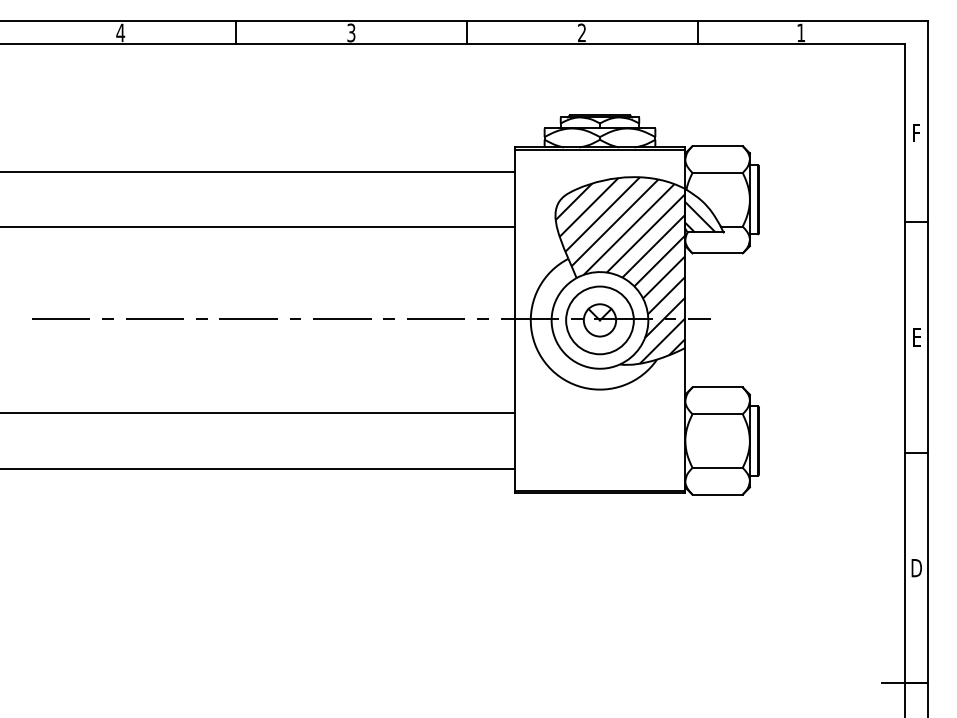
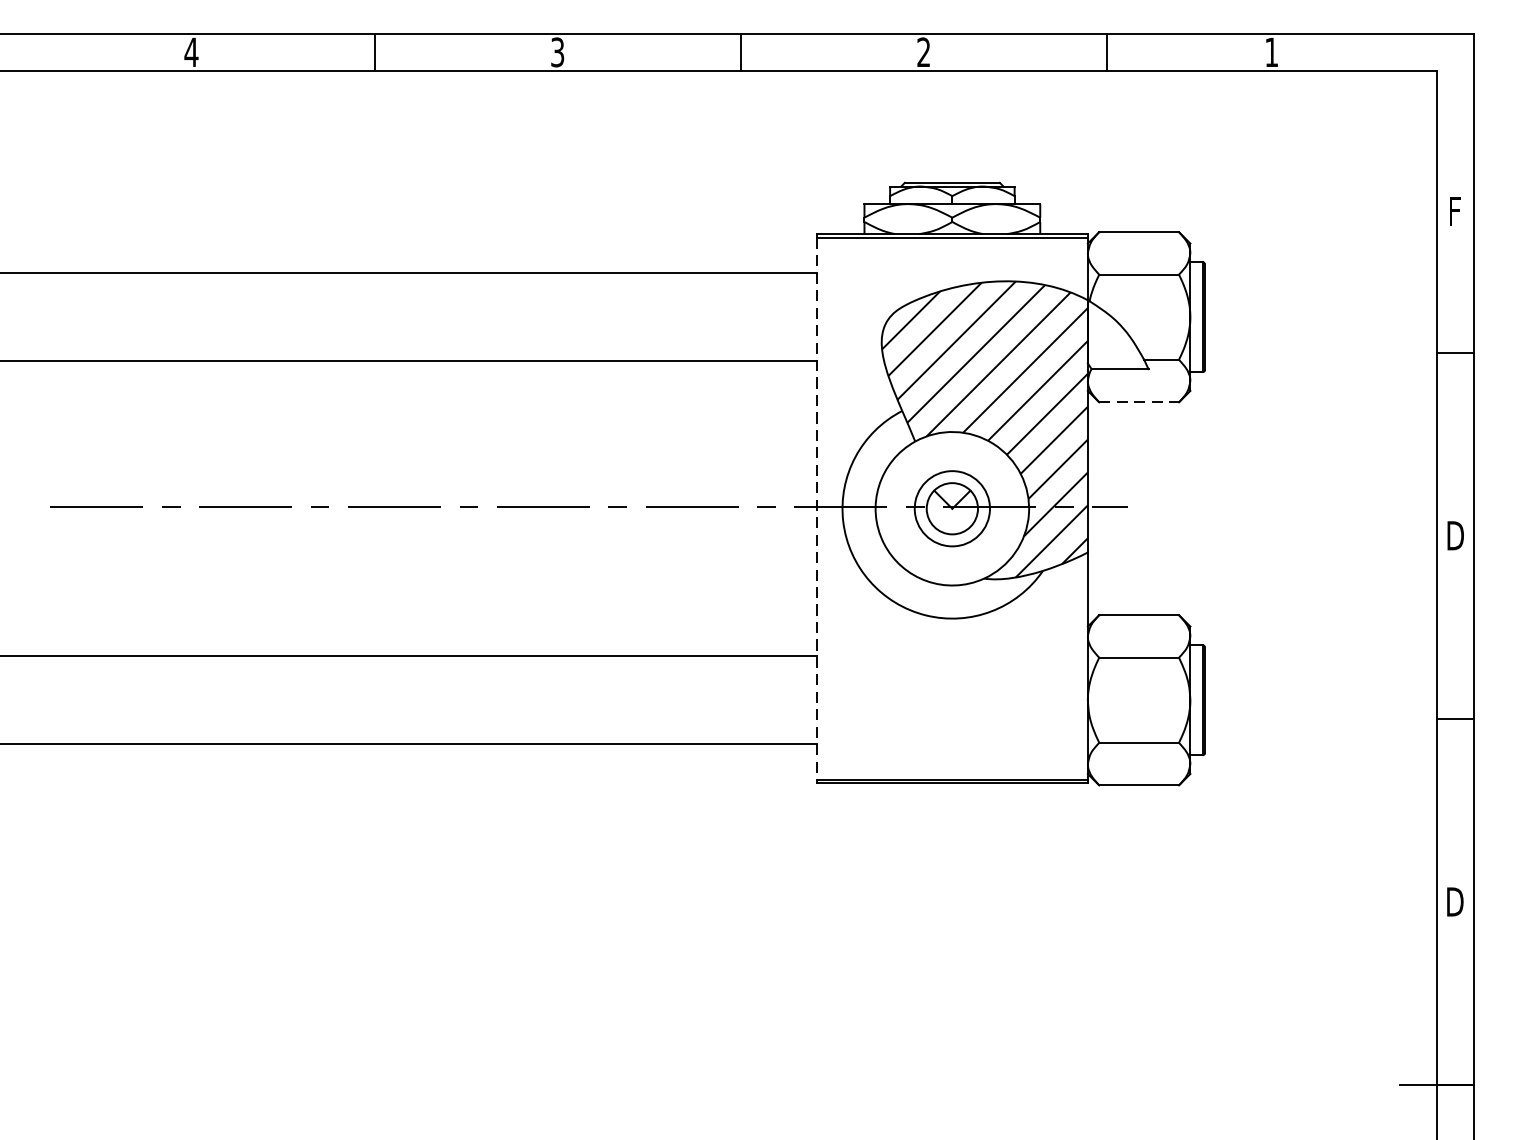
hatch: (700, 217) -> (1111, 345), removed
line: (718, 253) -> (1140, 402), solid -> dashed
line: (514, 320) -> (816, 508), solid -> dashed
circle: (599, 320) -> (951, 508), size x0.7
text: (917, 337) -> (1456, 535), E -> D

